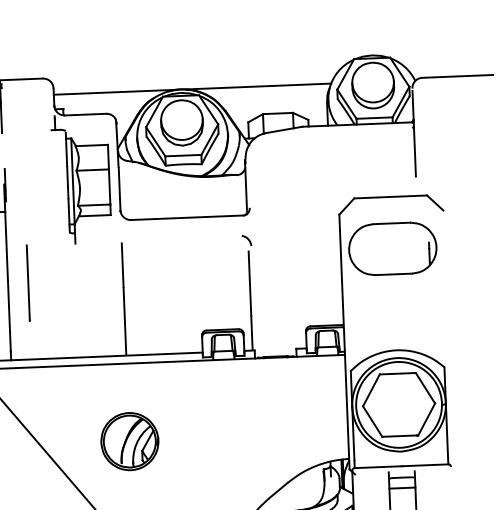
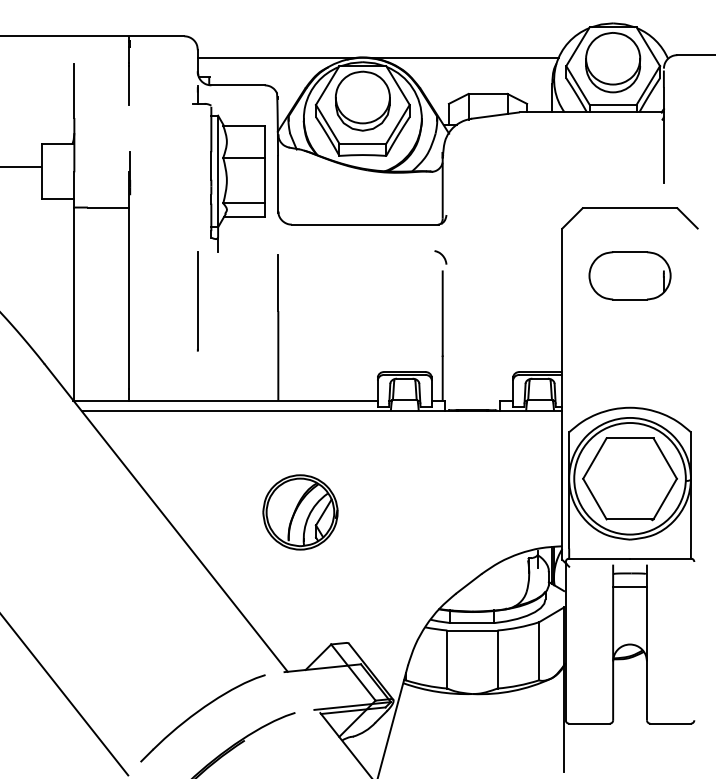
part: (392, 248) -> (629, 275), size x0.71
line: (28, 283) -> (197, 301), moved
part: (129, 441) -> (300, 512), moved

